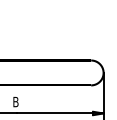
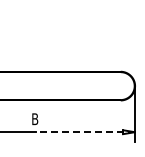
line: (60, 113) -> (85, 132), solid -> dashed

